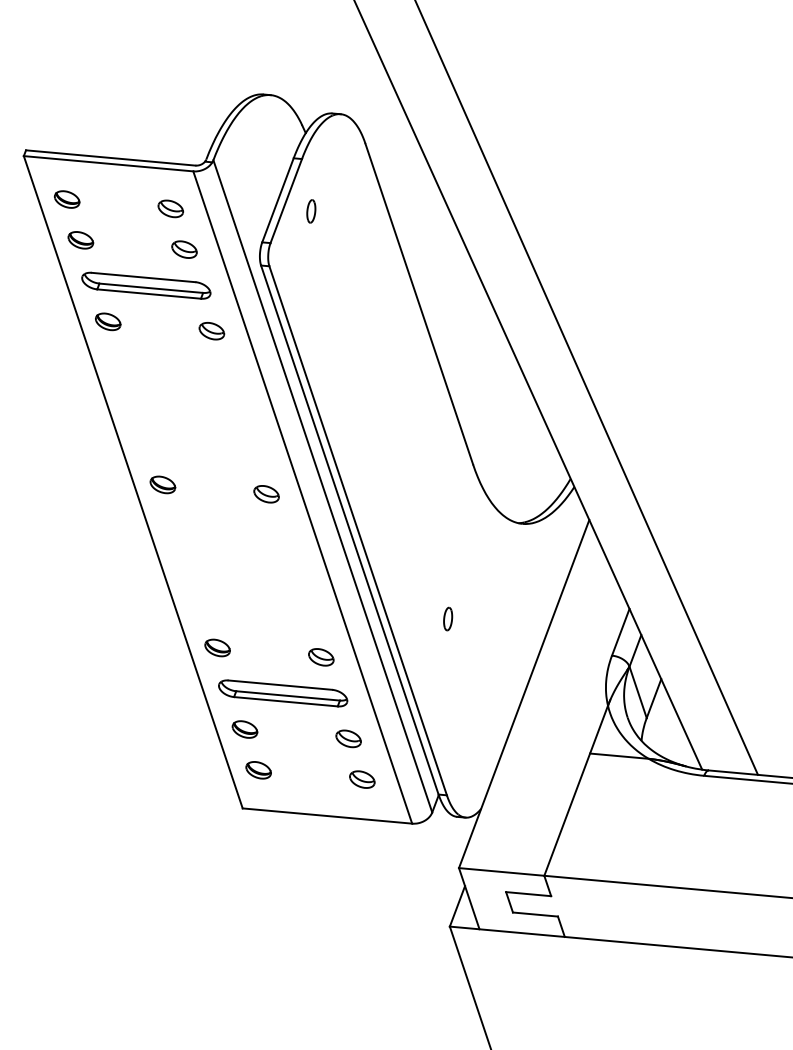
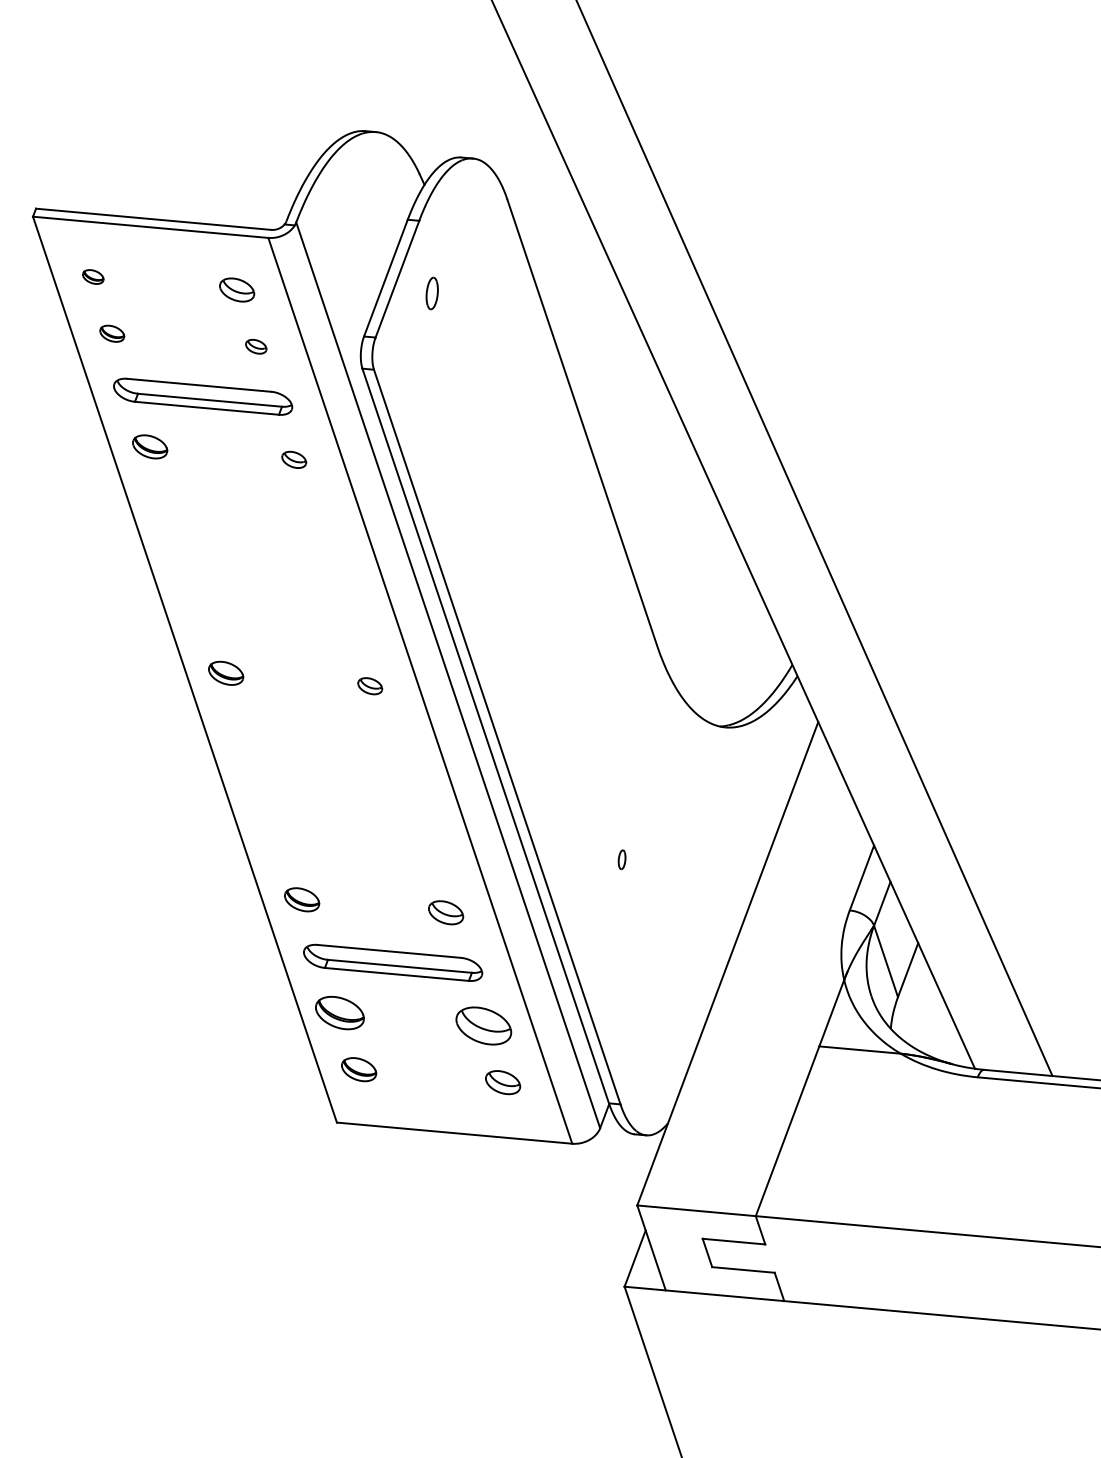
part: (67, 199) -> (93, 276), size x0.6
part: (81, 240) -> (112, 333), size x0.7
part: (184, 249) -> (256, 346), size x0.6
part: (212, 330) -> (294, 459), size x0.7
part: (266, 493) -> (370, 685), size x0.7
part: (447, 618) -> (621, 859), size x0.6
part: (245, 729) -> (340, 1012), size x1.4
part: (348, 738) -> (484, 1025), size x1.6

